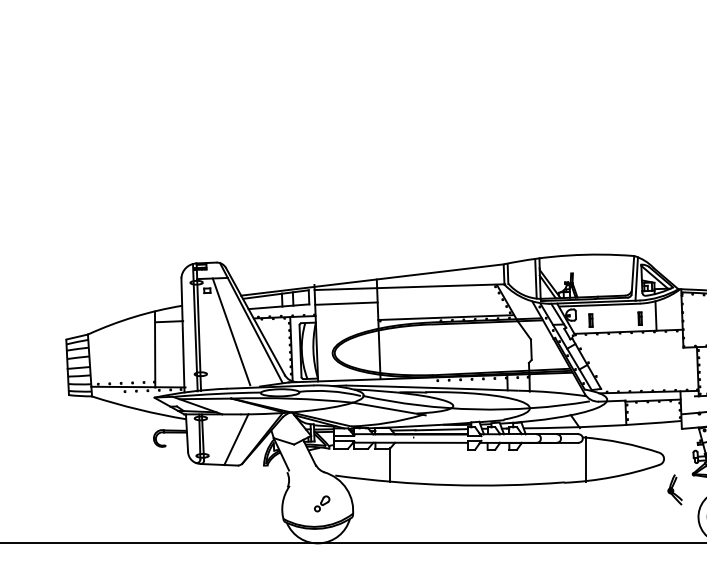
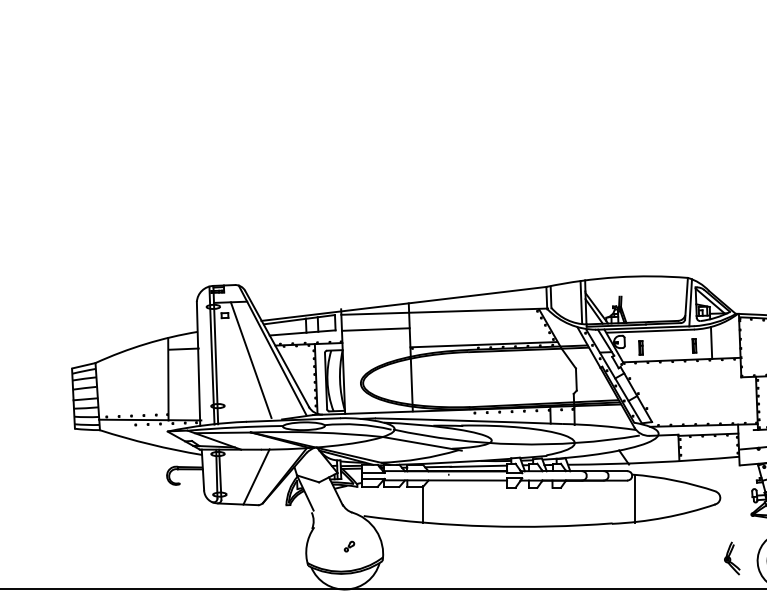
part: (675, 489) -> (732, 558), moved
part: (322, 503) -> (349, 546), size x0.6

